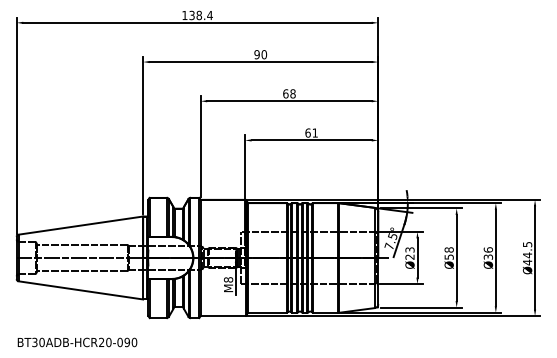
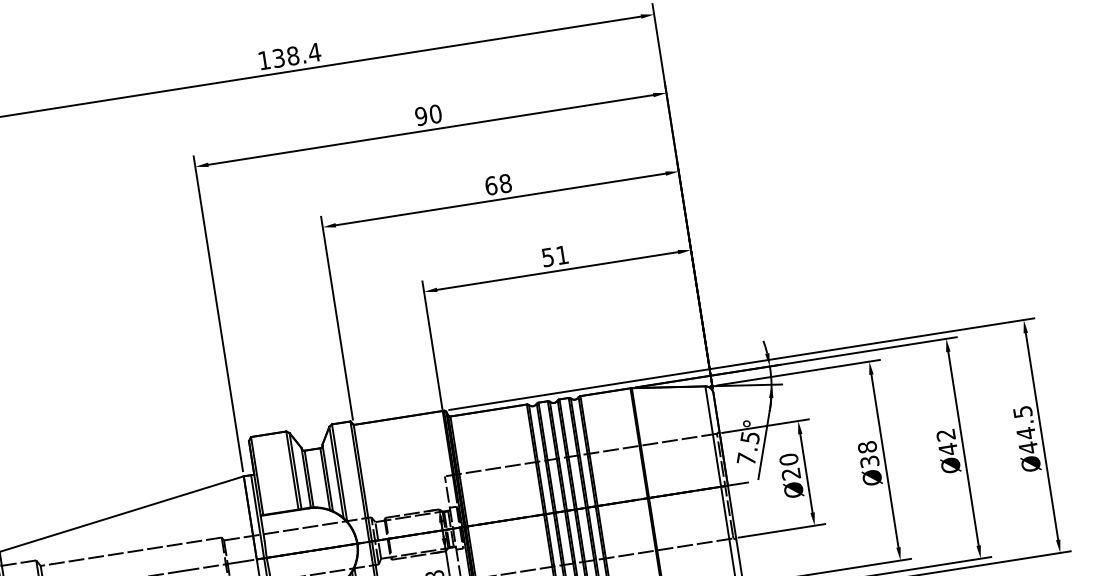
text: (307, 132) -> (546, 256), 61 -> 51
text: (409, 249) -> (787, 458), Ø23 -> Ø20
text: (488, 253) -> (947, 442), Ø36 -> Ø42
text: (448, 256) -> (868, 460), Ø58 -> Ø38

